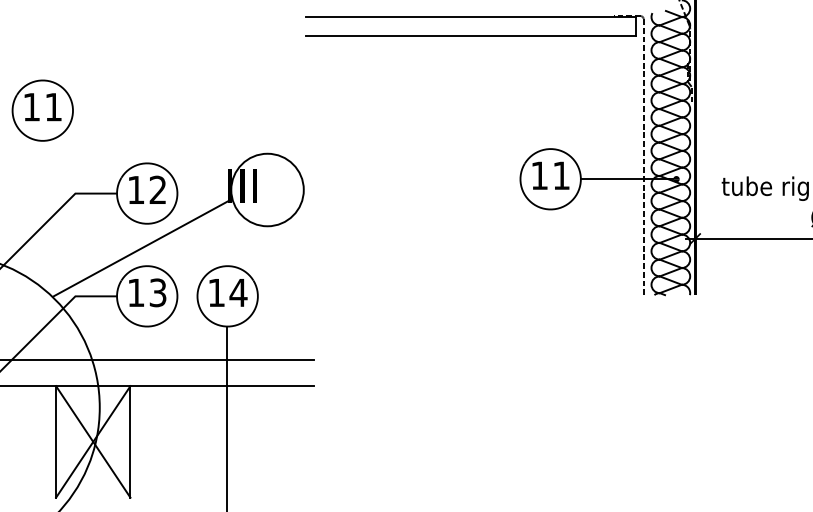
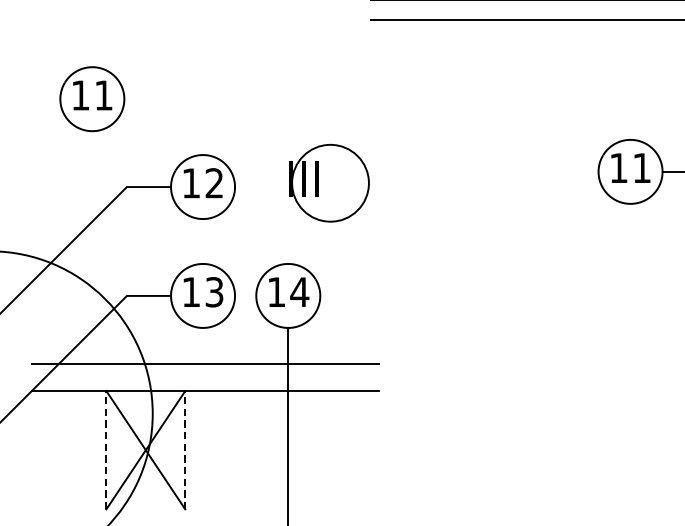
line: (142, 247) -> (198, 244), removed
line: (56, 441) -> (106, 449), solid -> dashed
line: (130, 441) -> (185, 449), solid -> dashed

